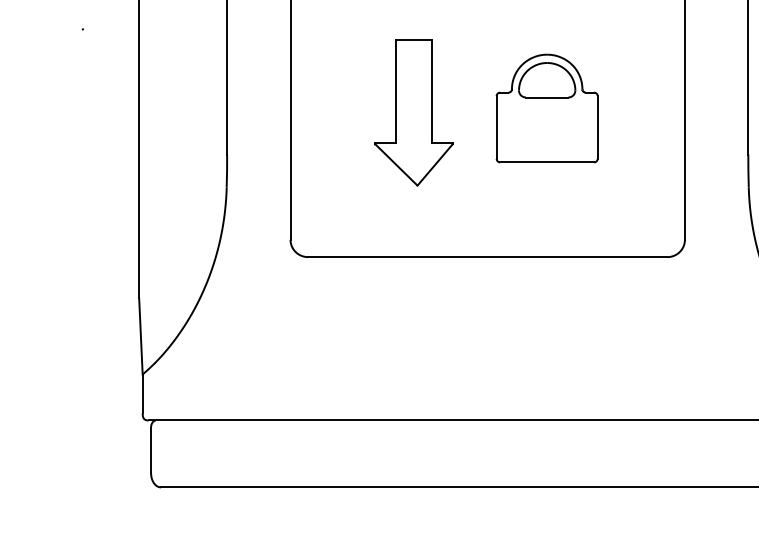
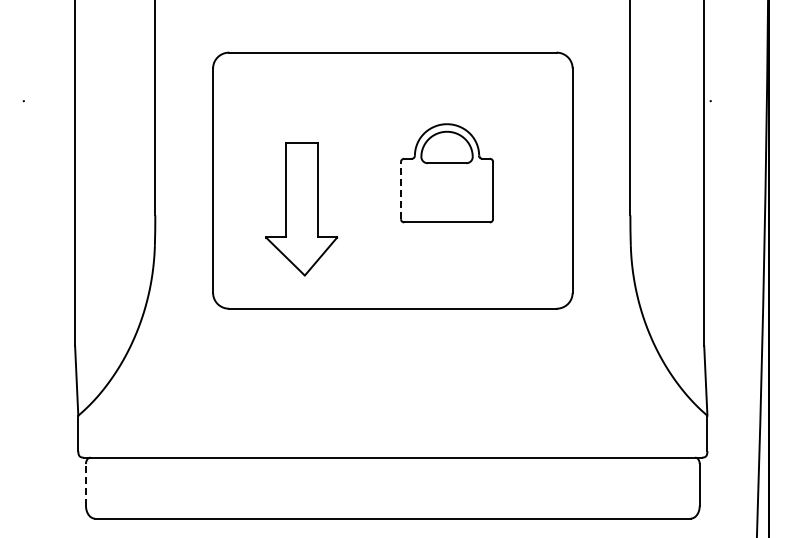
part: (413, 113) -> (301, 209), moved
line: (497, 127) -> (401, 190), solid -> dashed
line: (150, 449) -> (85, 484), solid -> dashed

